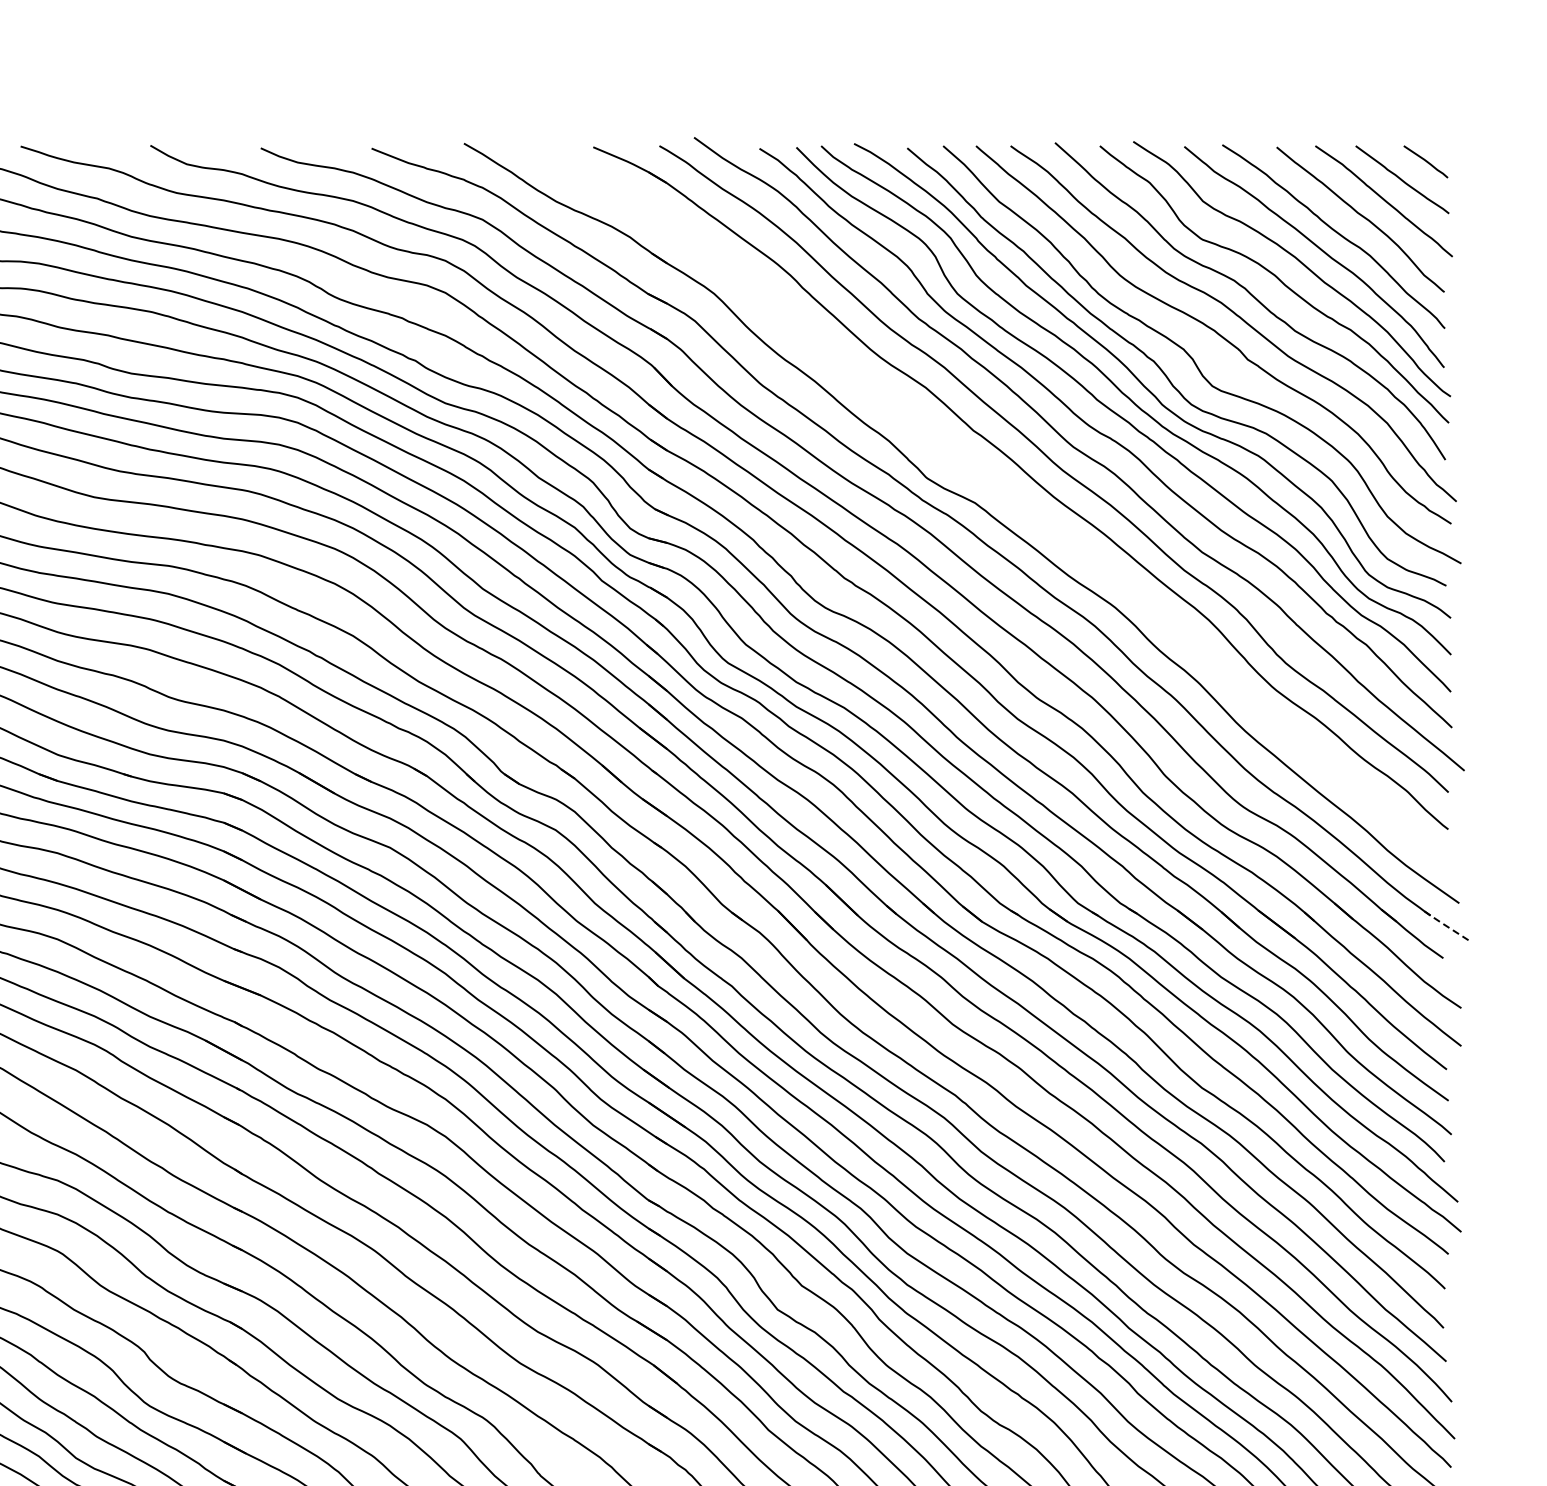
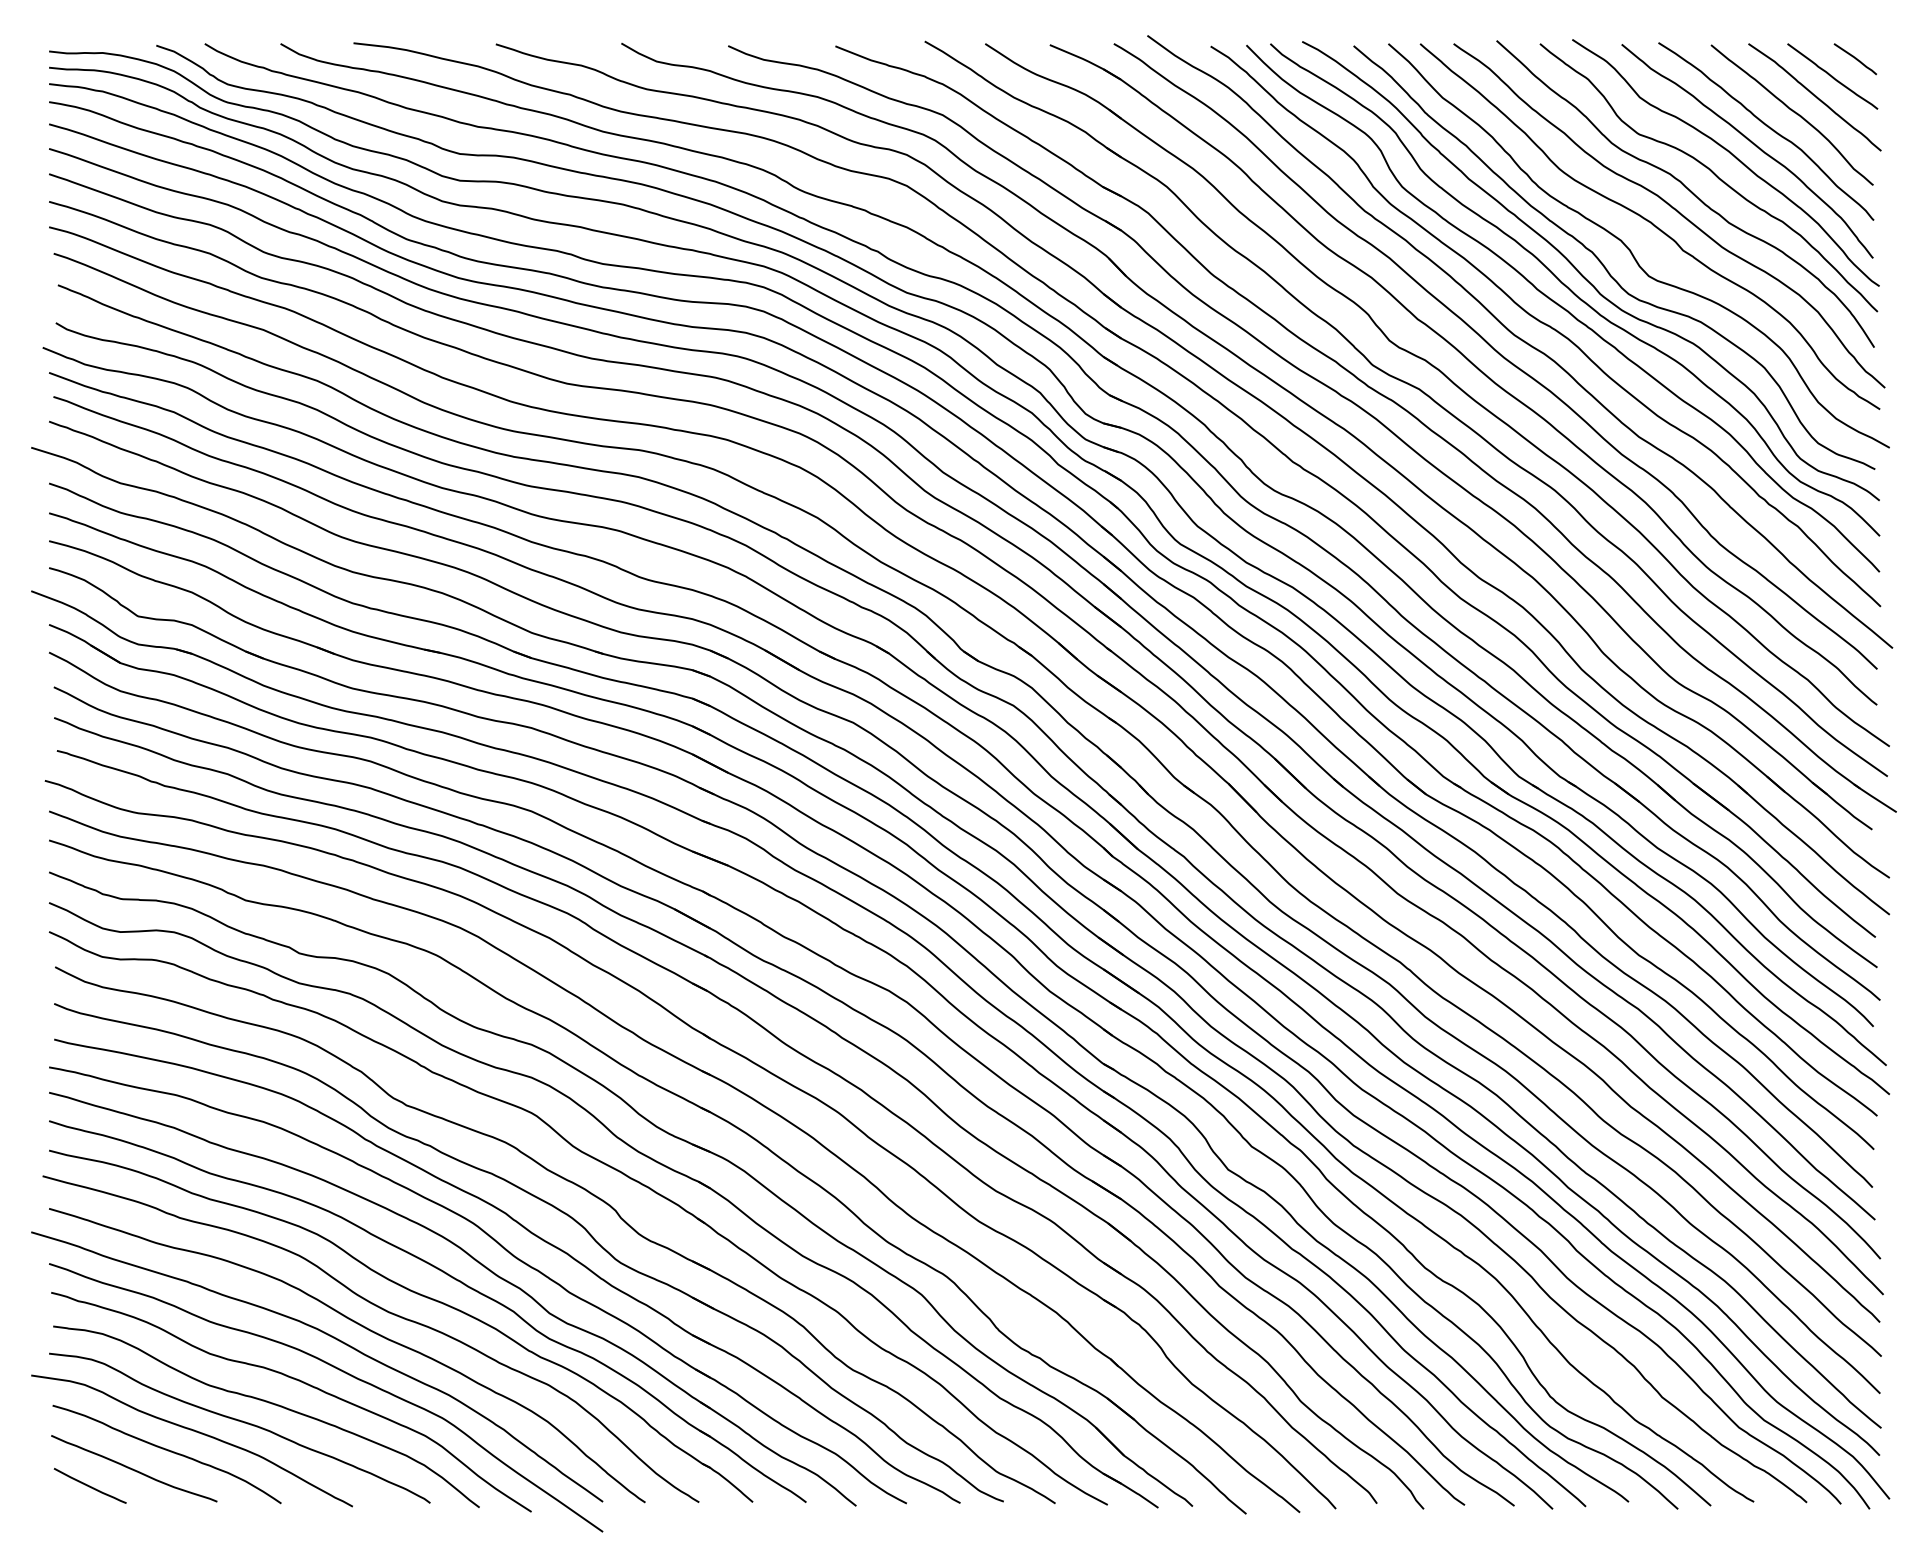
part: (1007, 495) -> (1450, 381), added
line: (1445, 924) -> (1874, 797), dashed -> solid

